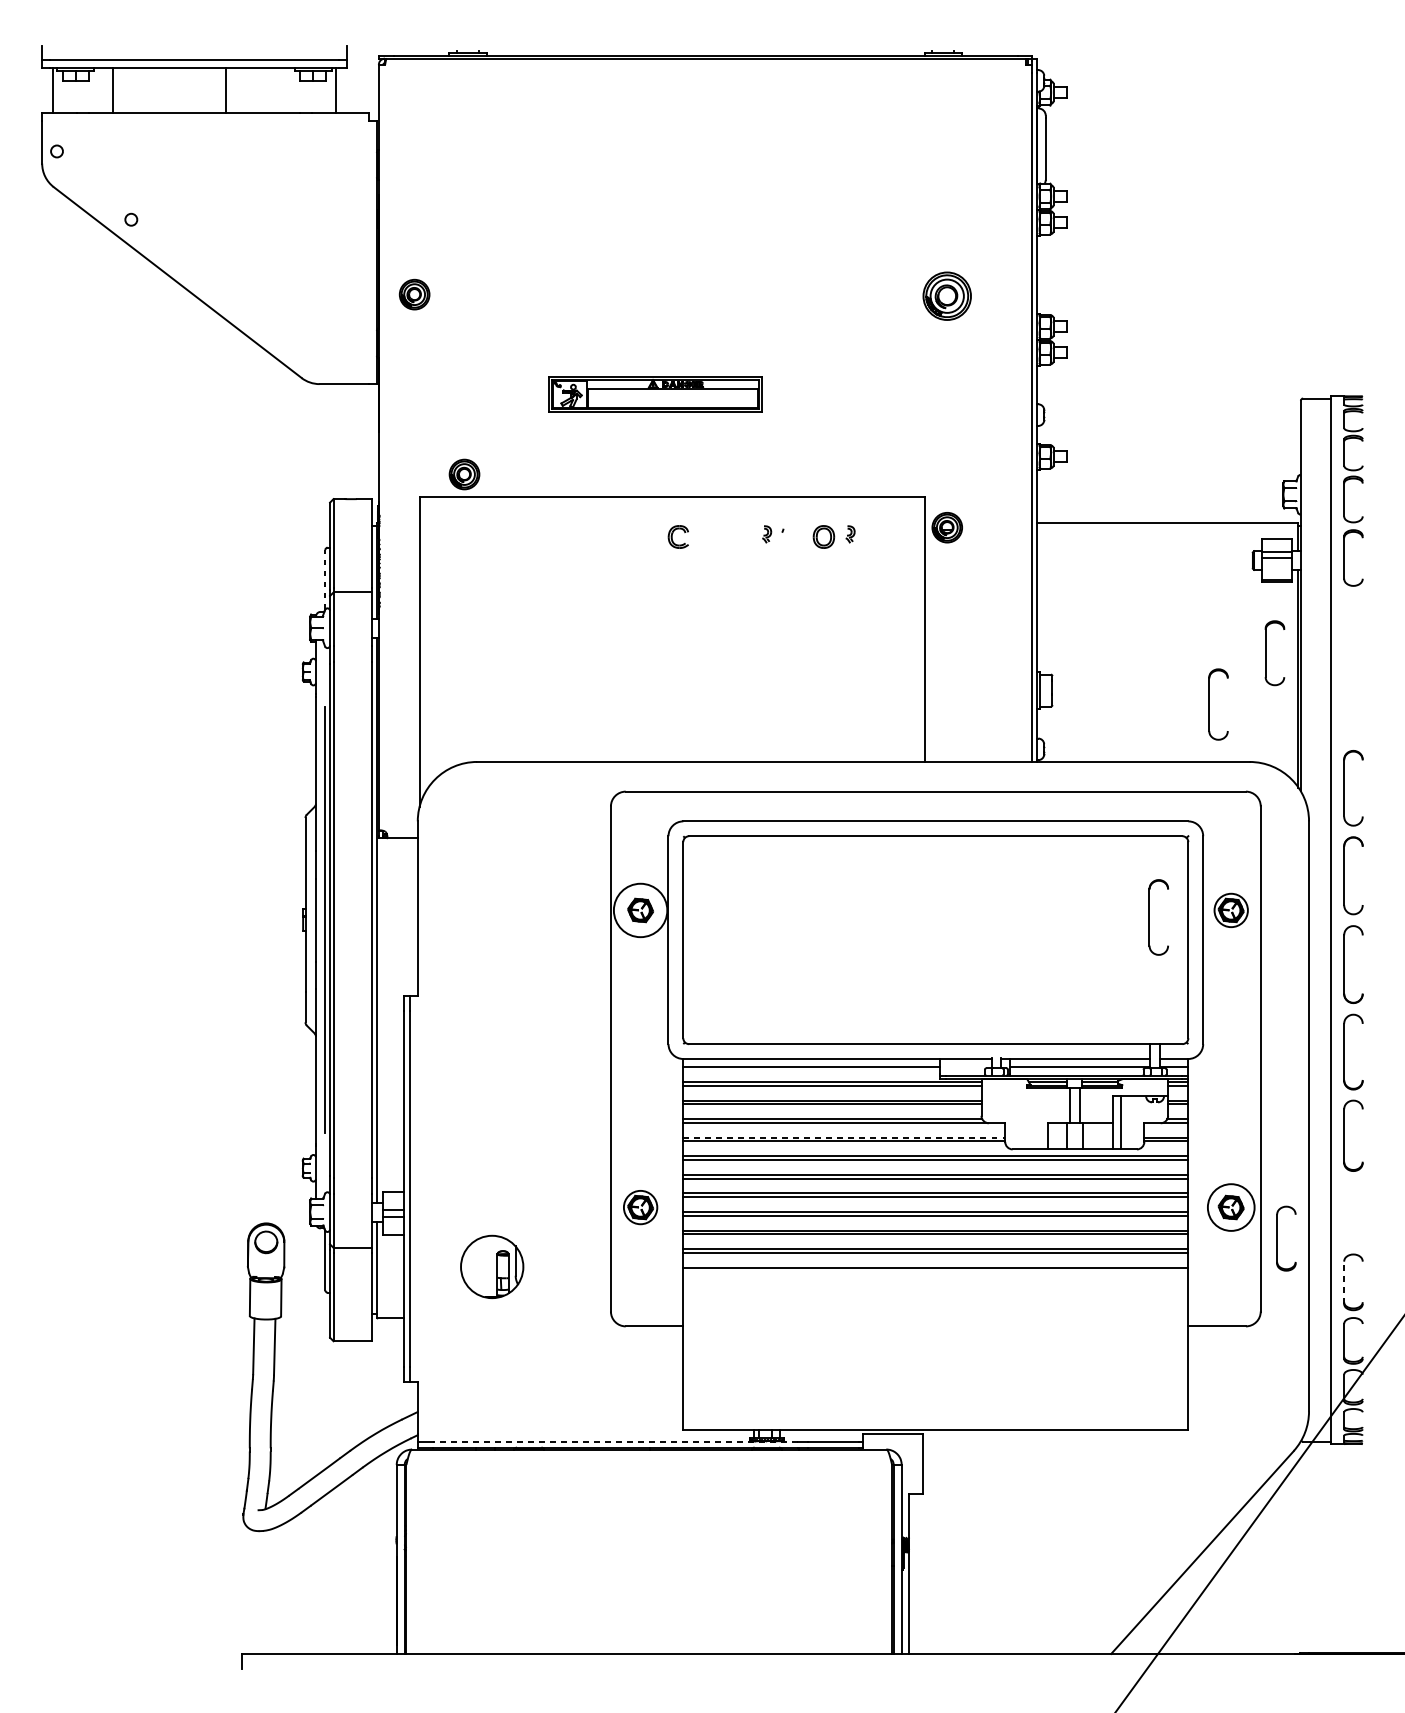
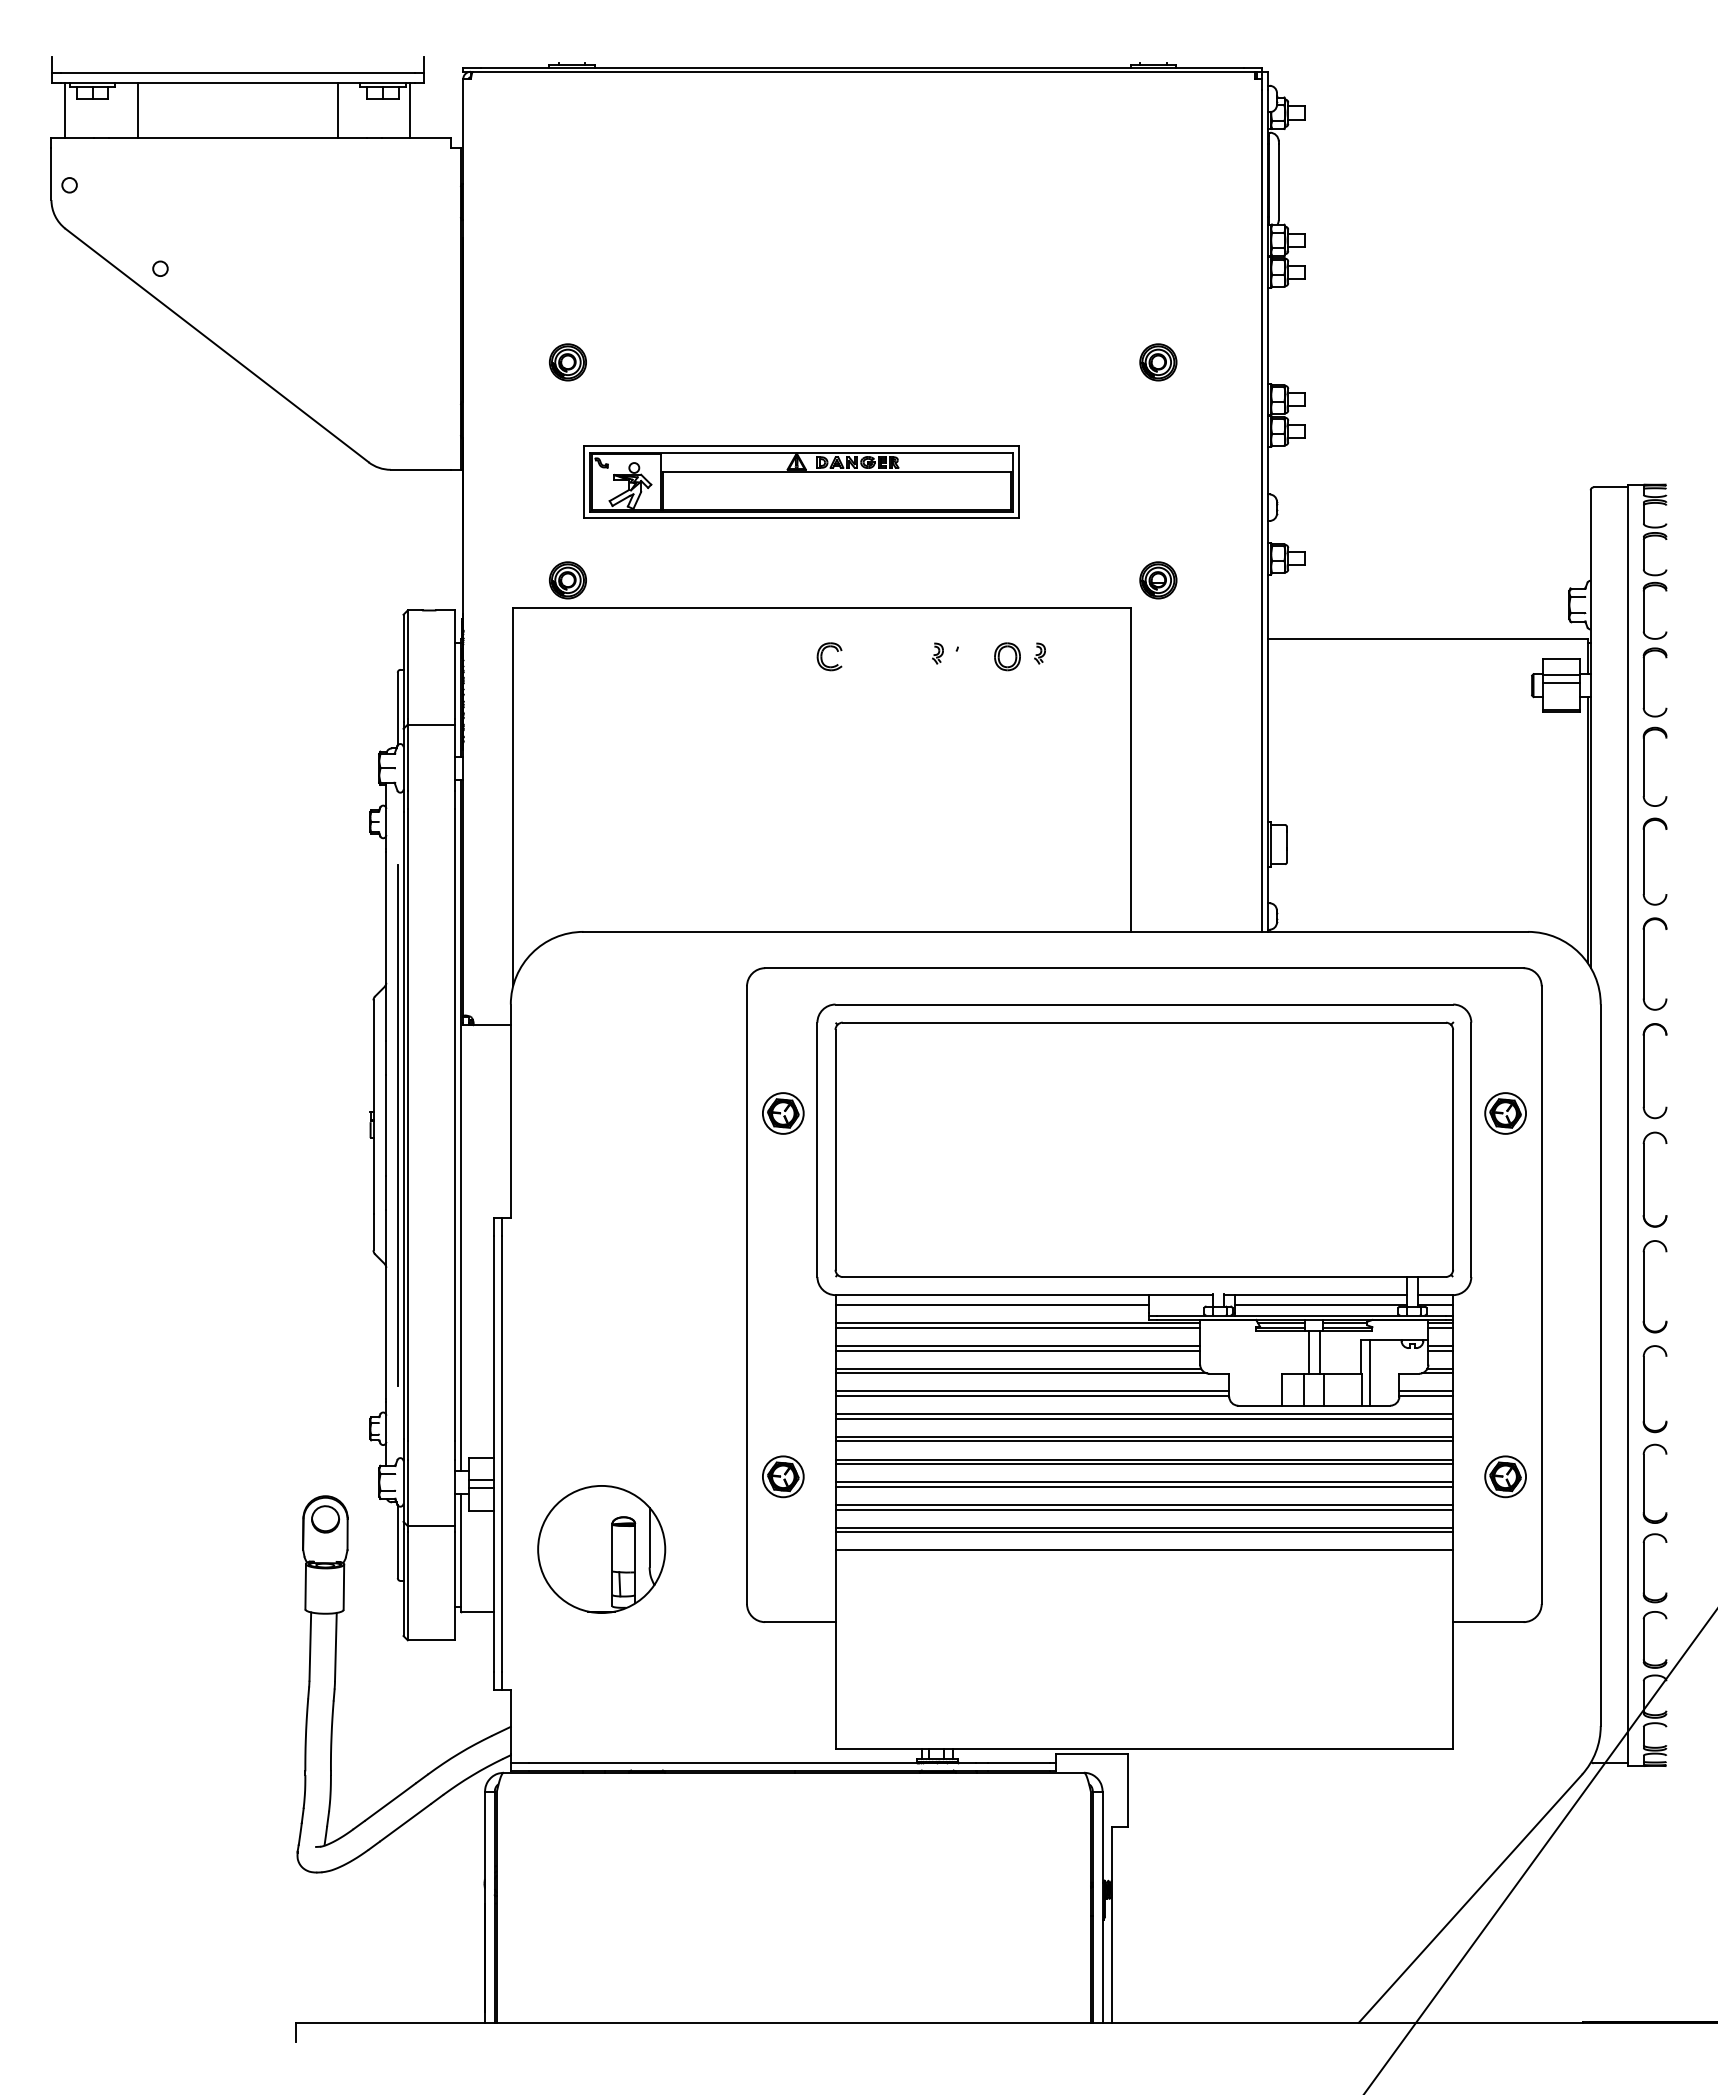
line: (225, 90) -> (337, 110), moved
part: (414, 294) -> (567, 362), moved
part: (947, 296) -> (1158, 362), size x0.62
part: (655, 393) -> (801, 481), size x1.67
part: (947, 527) -> (1158, 580), moved
line: (325, 579) -> (397, 708), dashed -> solid
part: (1266, 652) -> (1644, 766), moved
part: (1209, 704) -> (1644, 861), moved
circle: (639, 910) -> (782, 1113), size x0.62
part: (1150, 917) -> (1406, 1121), removed
line: (844, 1137) -> (1032, 1391), dashed -> solid
circle: (1231, 1207) -> (1505, 1476), size x0.71
part: (1277, 1238) -> (1644, 1483), moved
part: (491, 1266) -> (601, 1549), size x1.67
line: (1343, 1282) -> (1643, 1568), dashed -> solid
line: (614, 1441) -> (751, 1762), dashed -> solid

